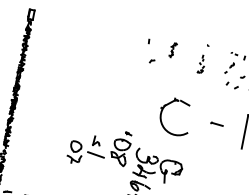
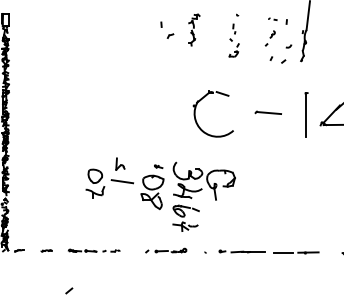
part: (173, 50) -> (194, 29), size x1.67
part: (152, 60) -> (170, 35), moved
part: (201, 64) -> (233, 40), size x1.43
part: (216, 123) -> (267, 112), size x1.67
part: (120, 148) -> (152, 187), moved

